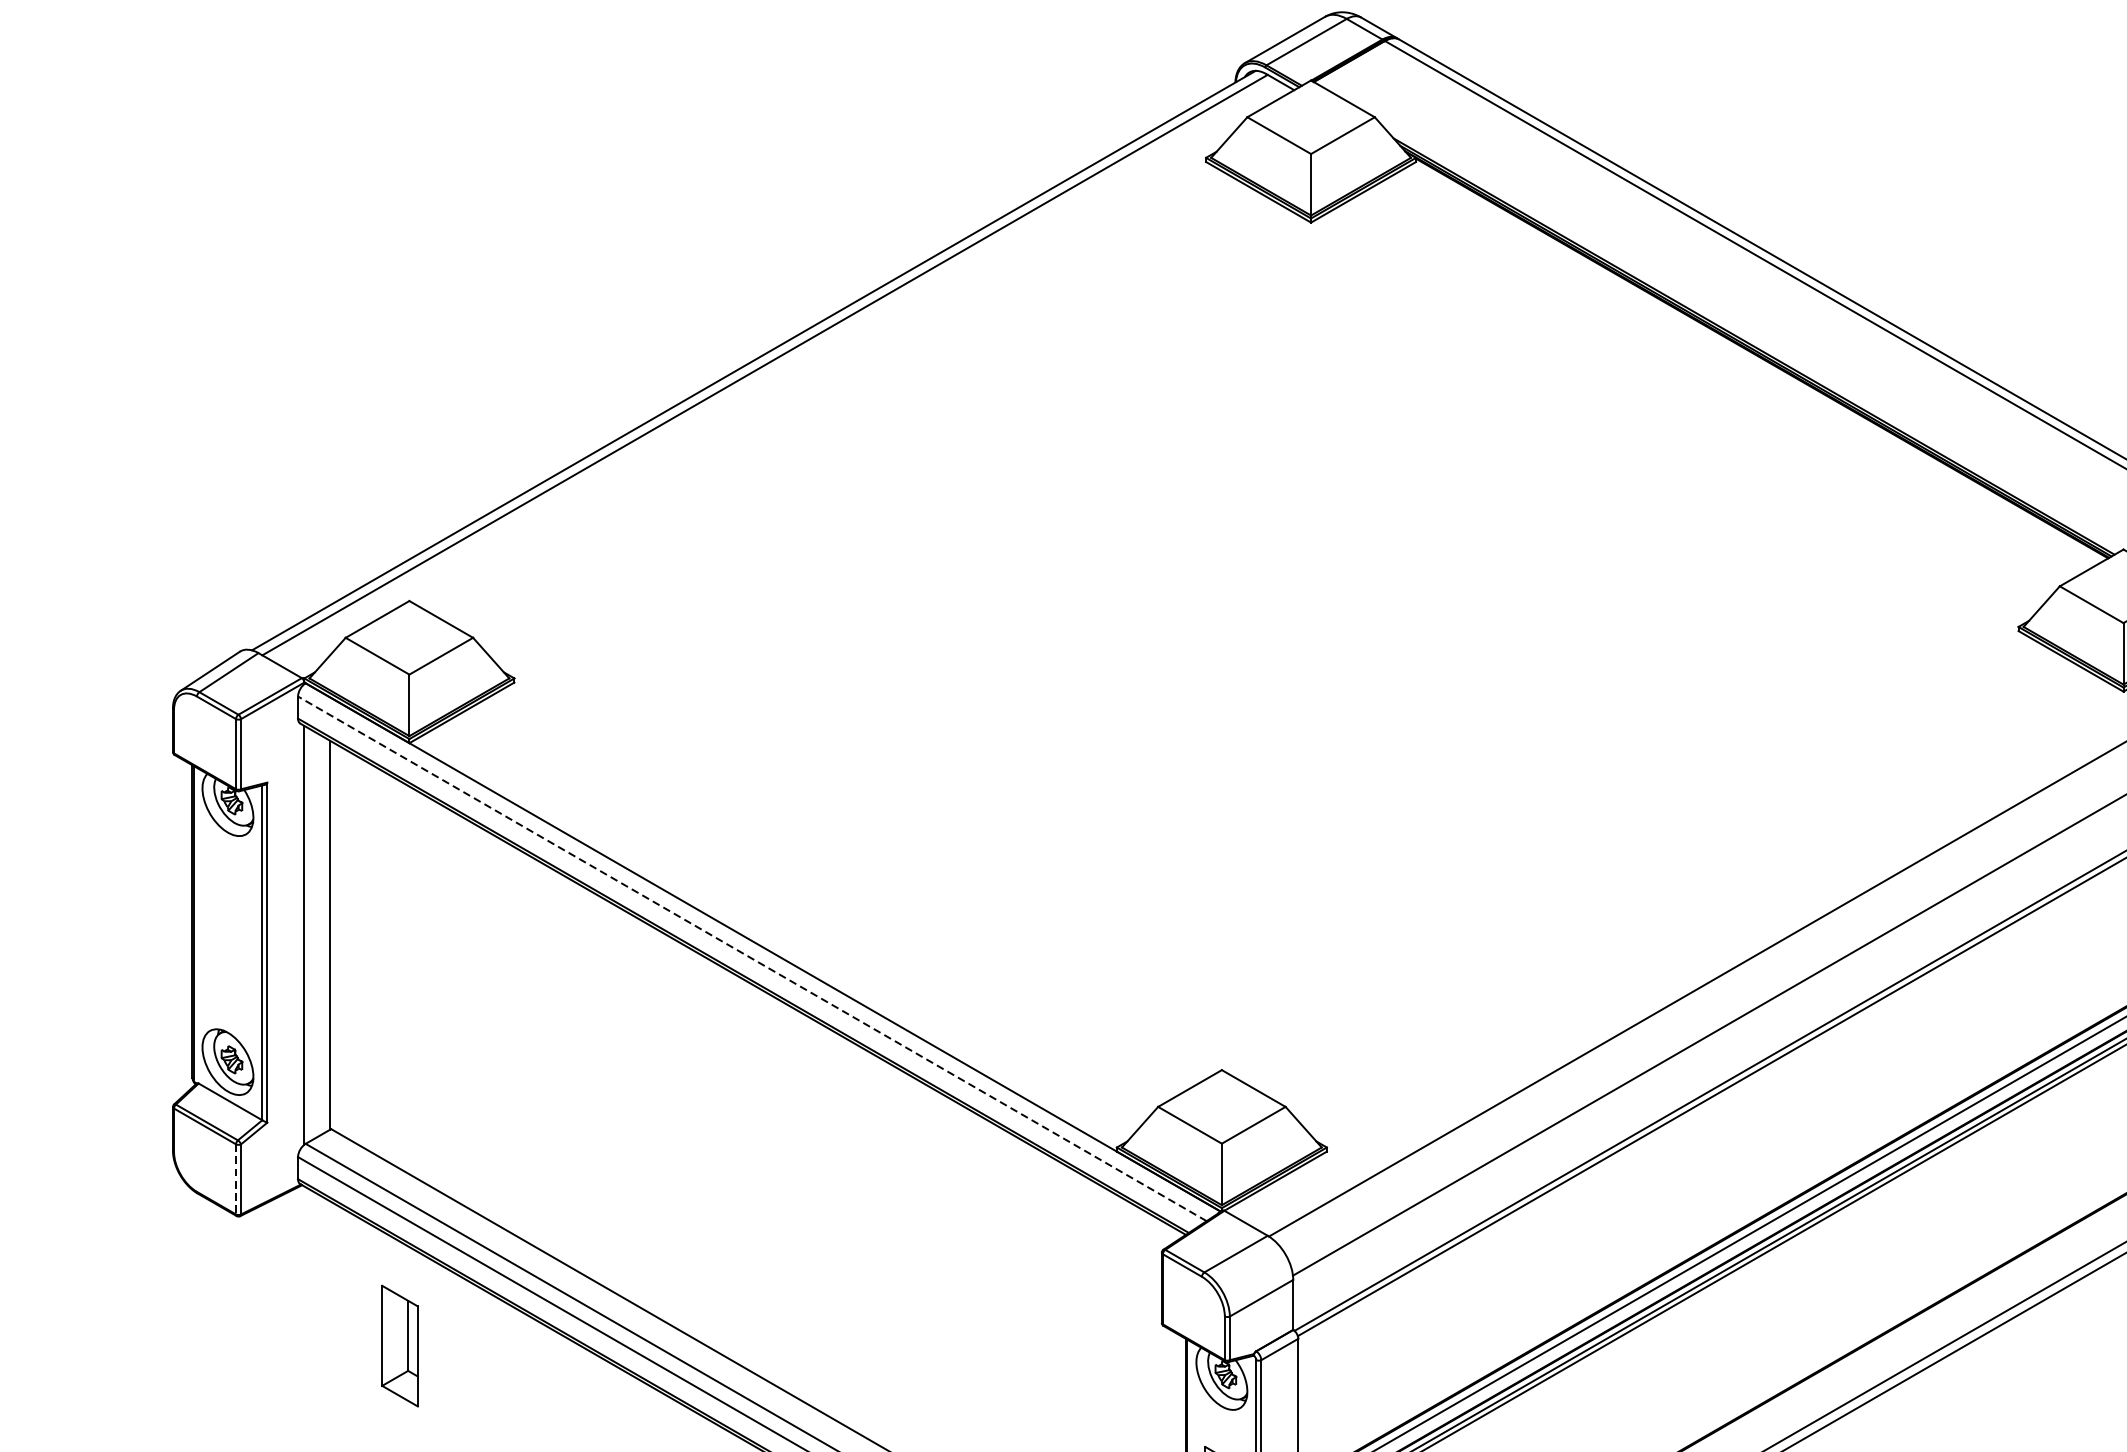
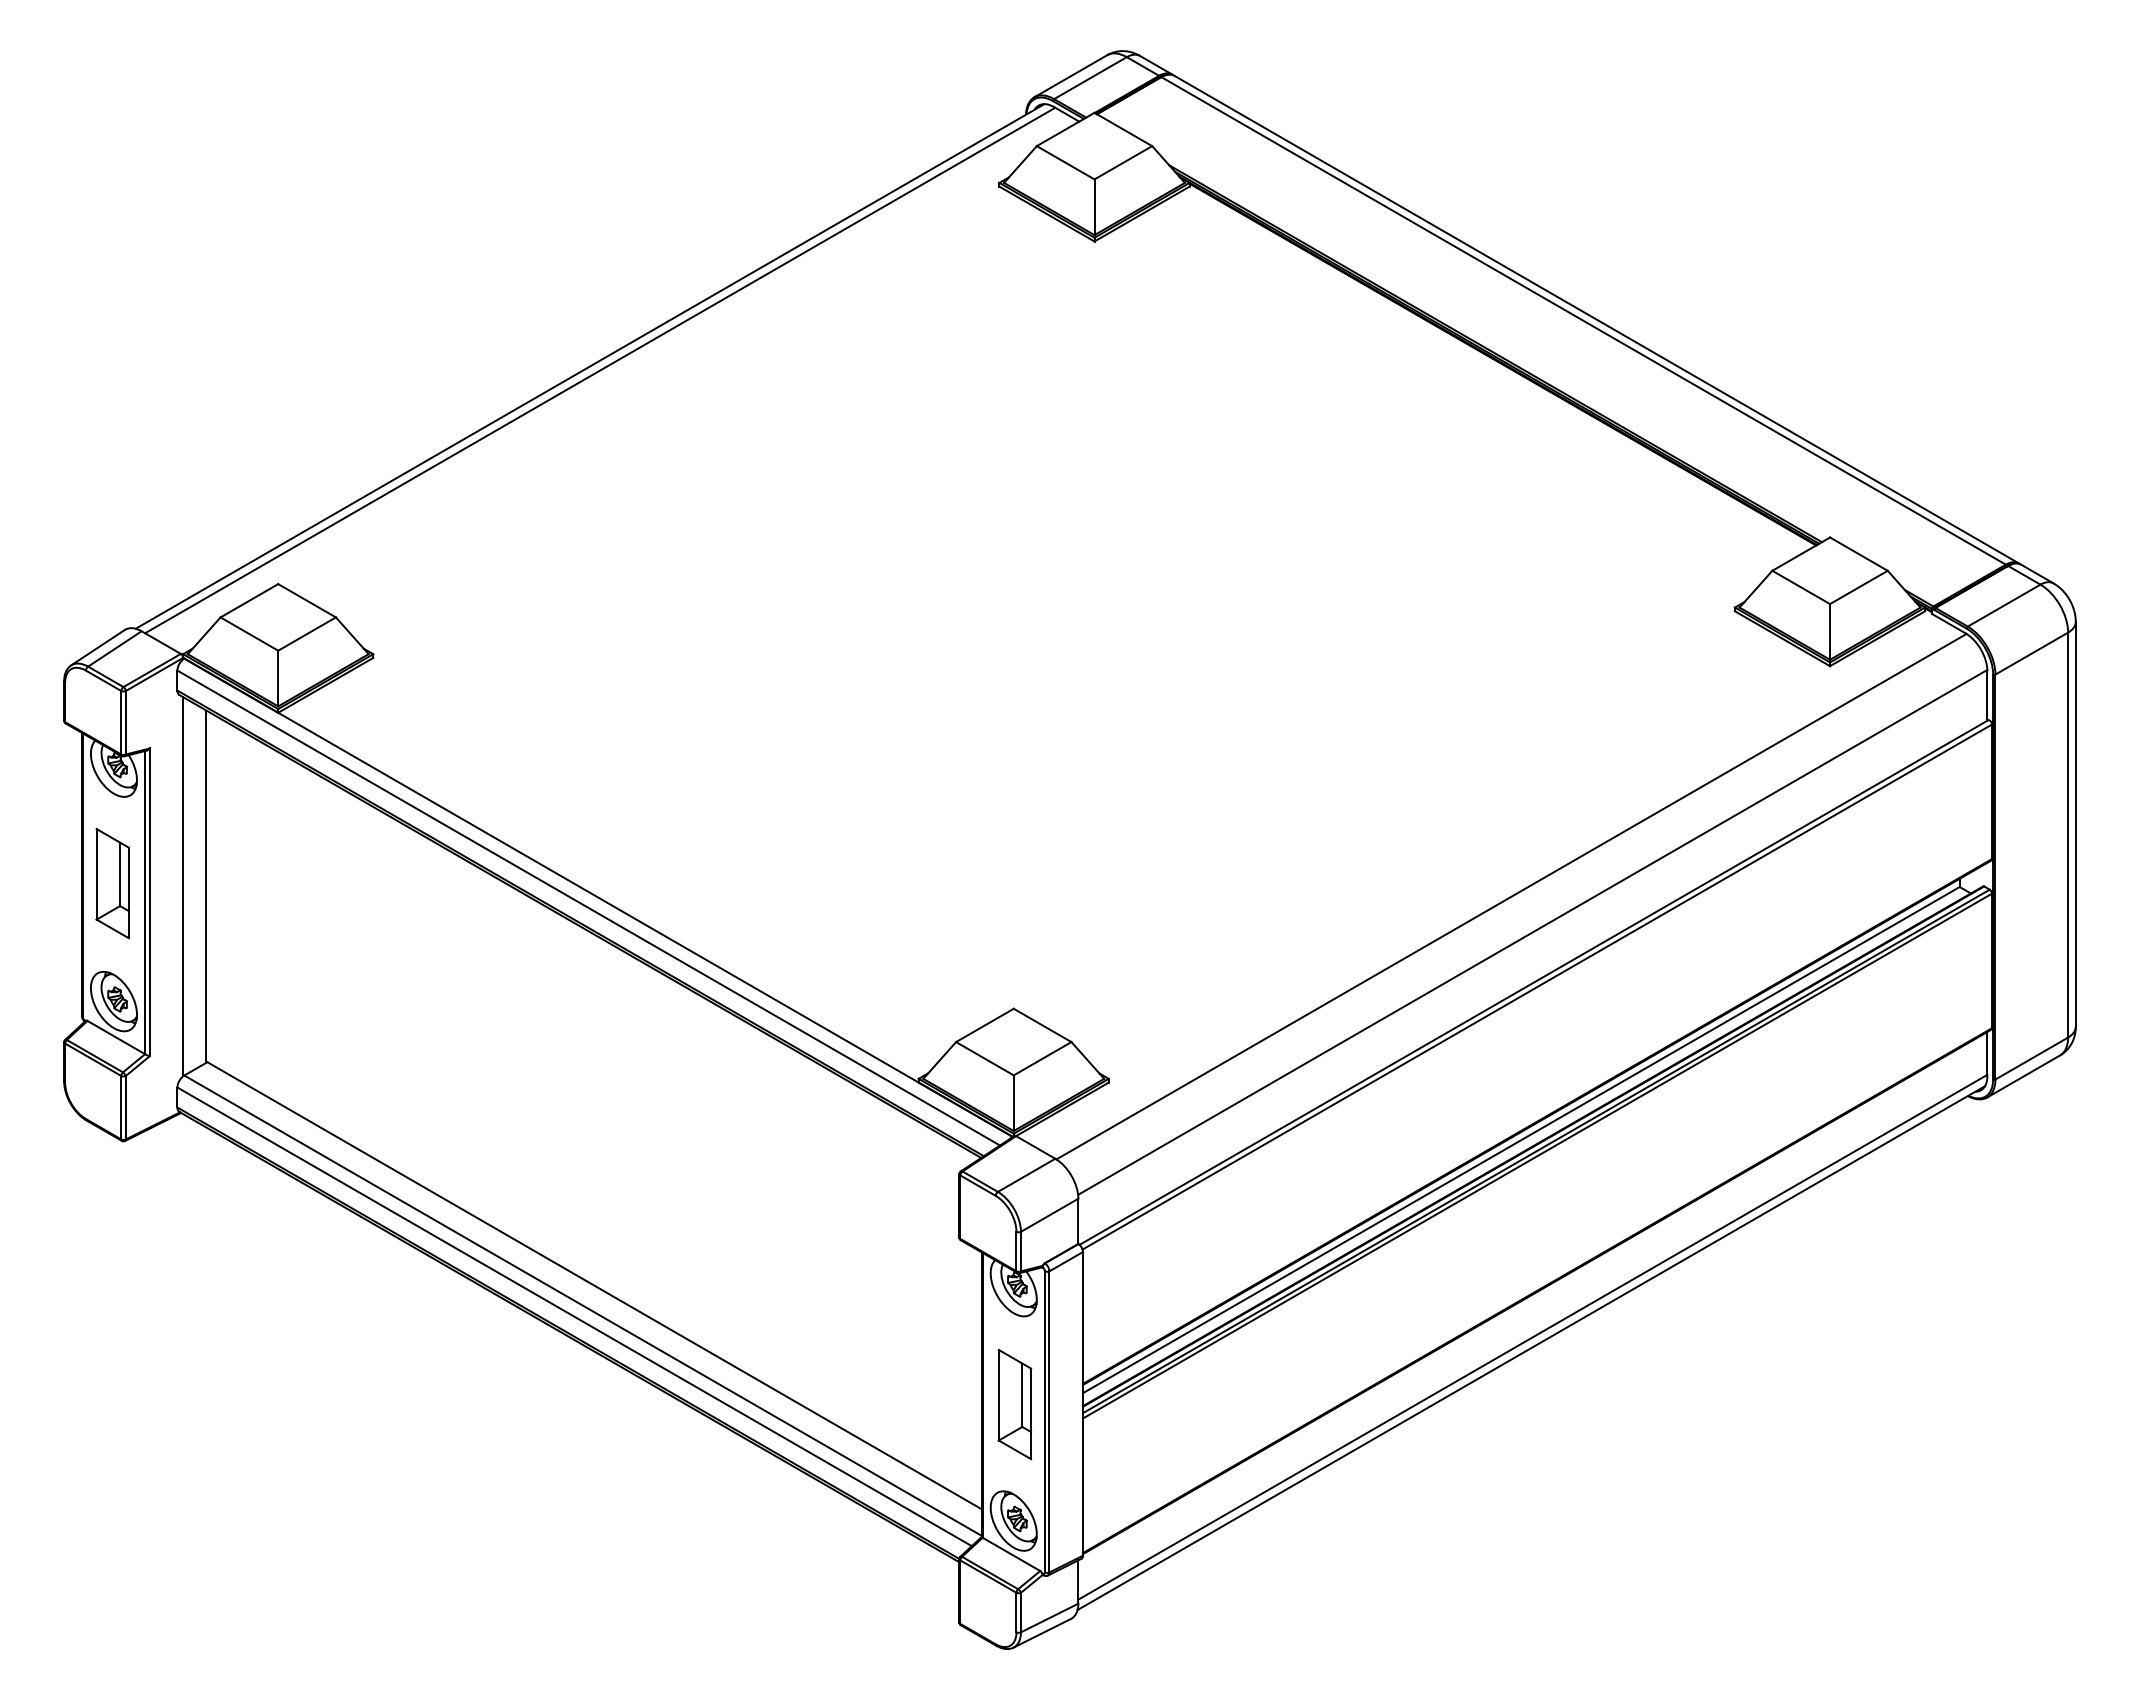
line: (752, 959) -> (588, 908), dashed -> solid
line: (236, 1179) -> (121, 1107), dashed -> solid
part: (399, 1345) -> (112, 883), moved

